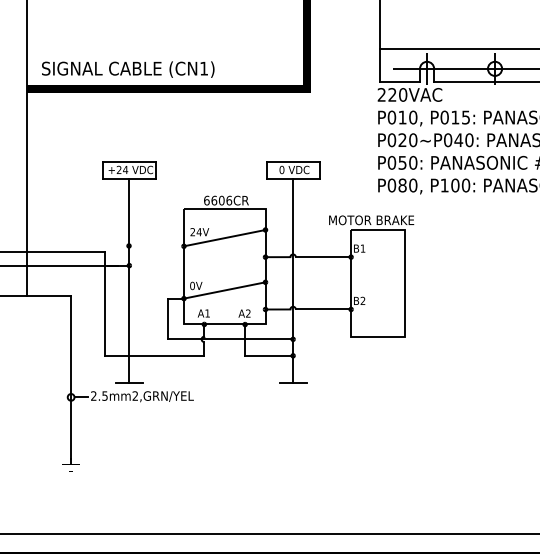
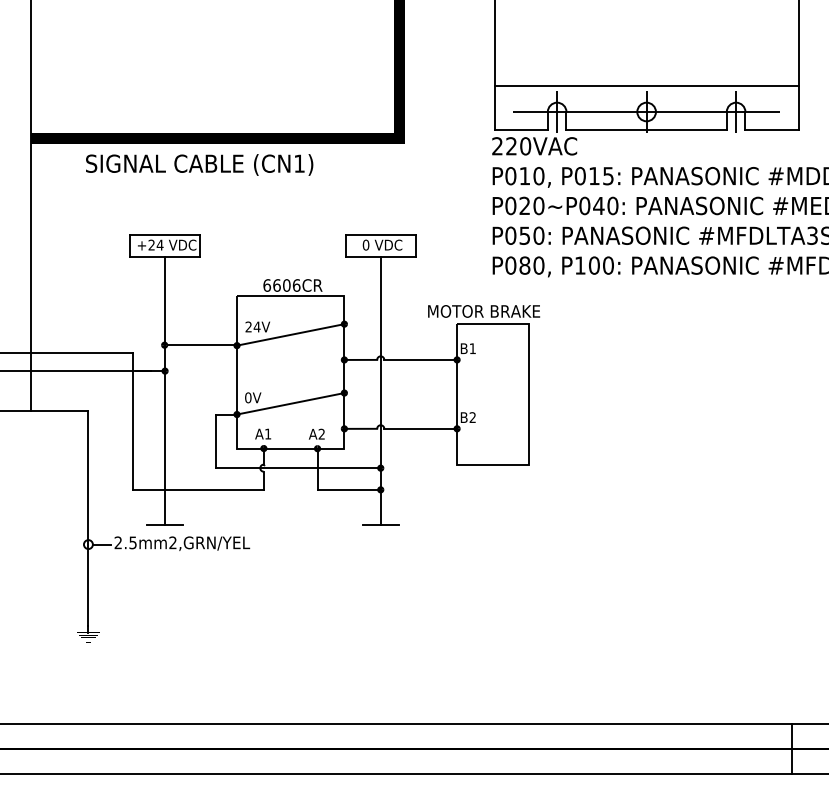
text: (128, 69) -> (199, 164), moved
line: (157, 246) -> (201, 345), added

